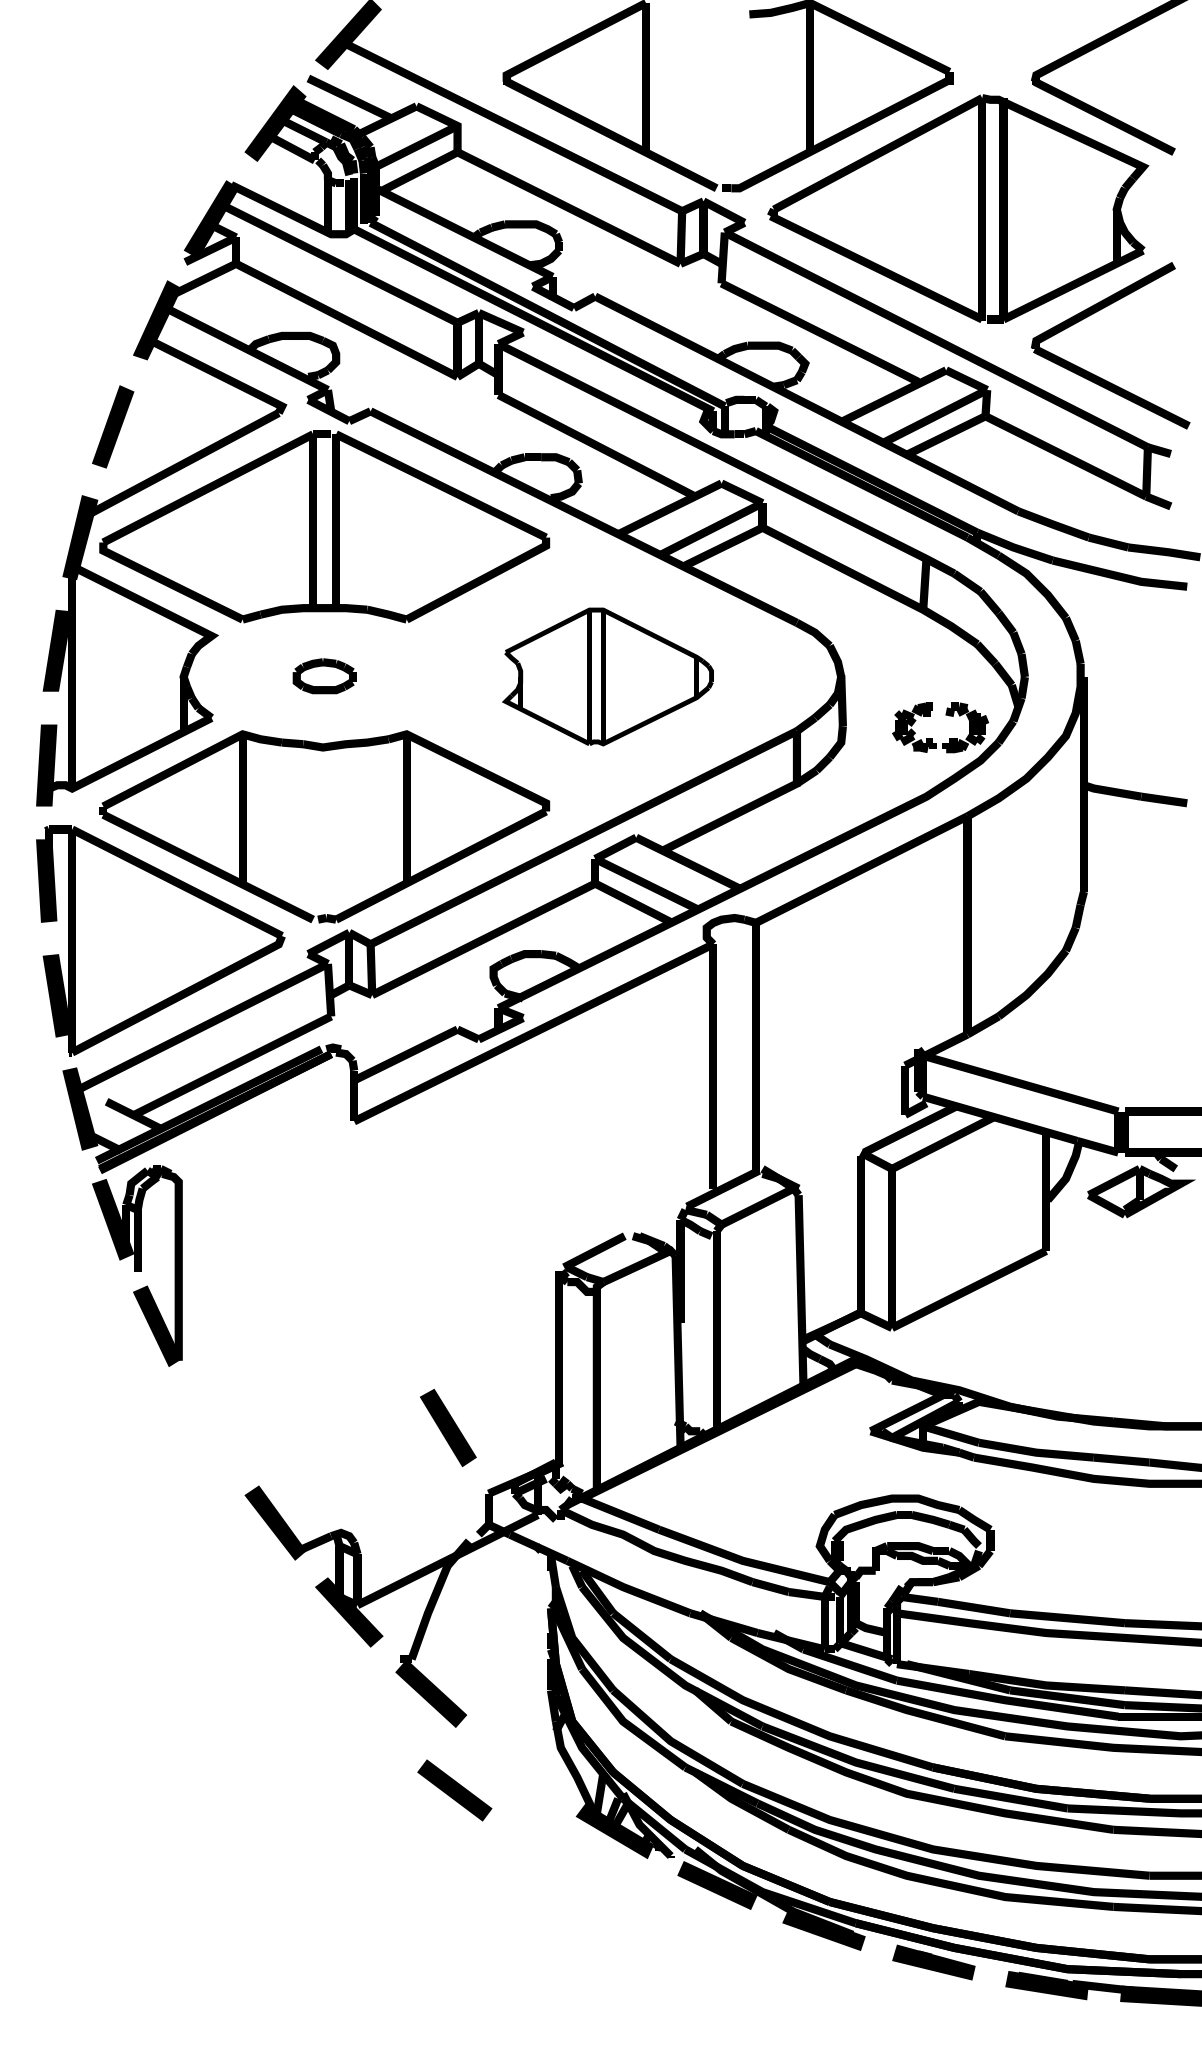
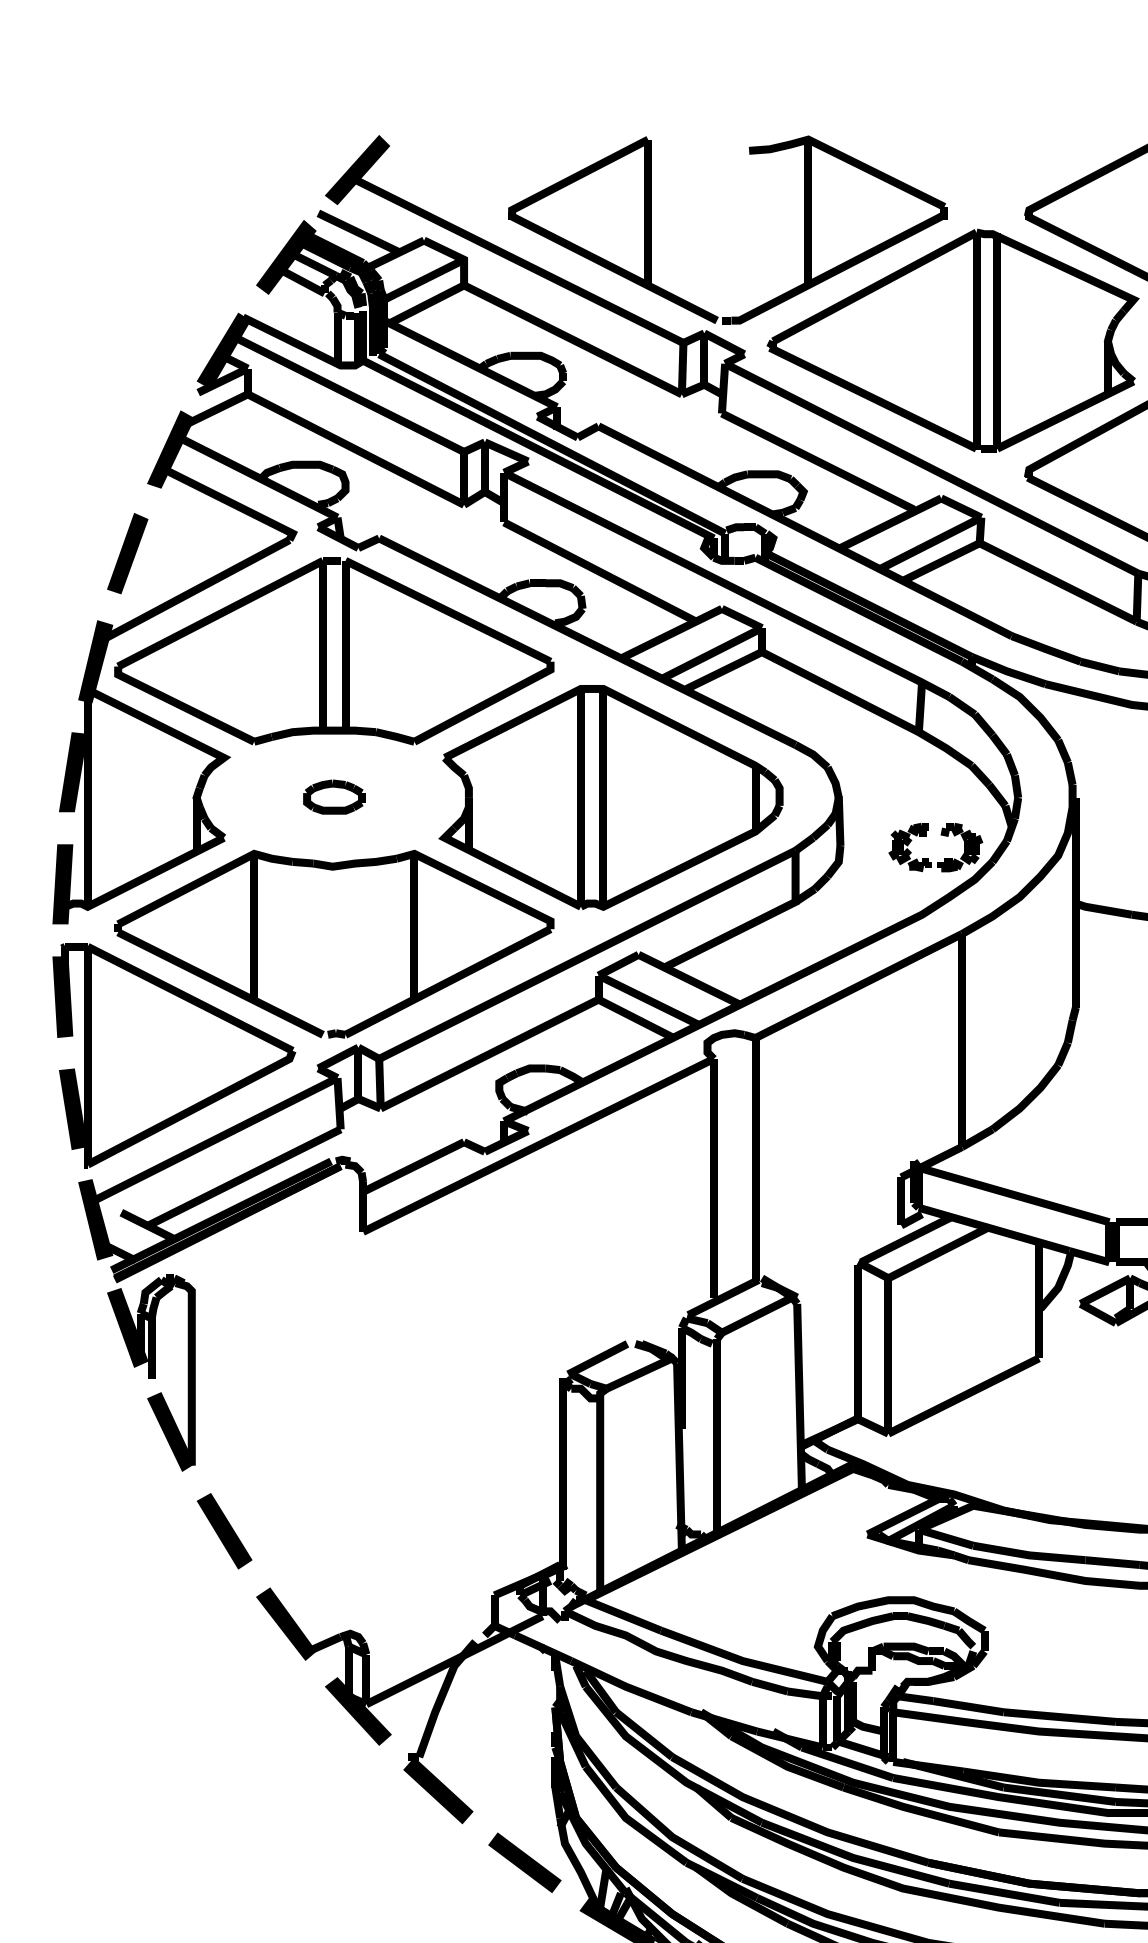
part: (607, 676) -> (610, 797), size x1.67
part: (448, 1428) -> (224, 1531), moved
part: (454, 1790) -> (524, 1862), moved

